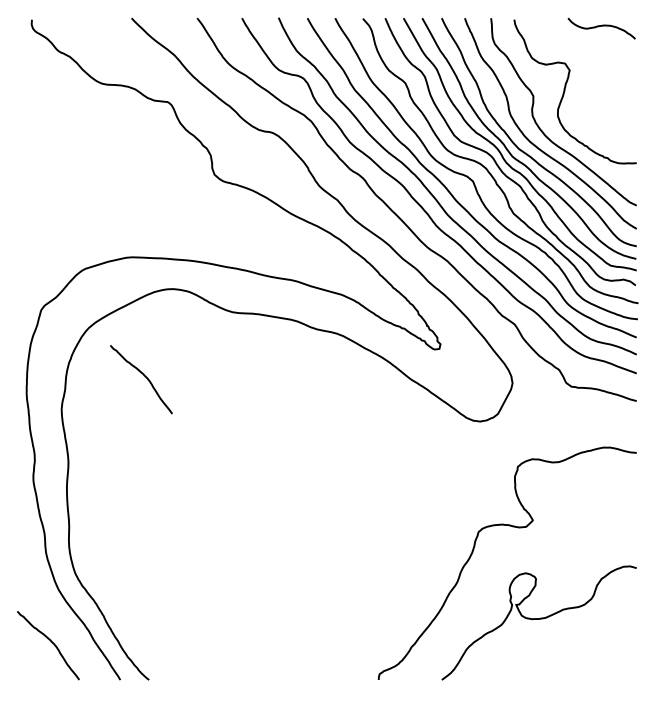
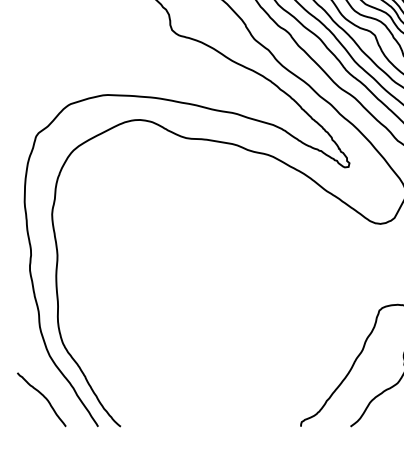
curve: (144, 376) -> (117, 188), removed

